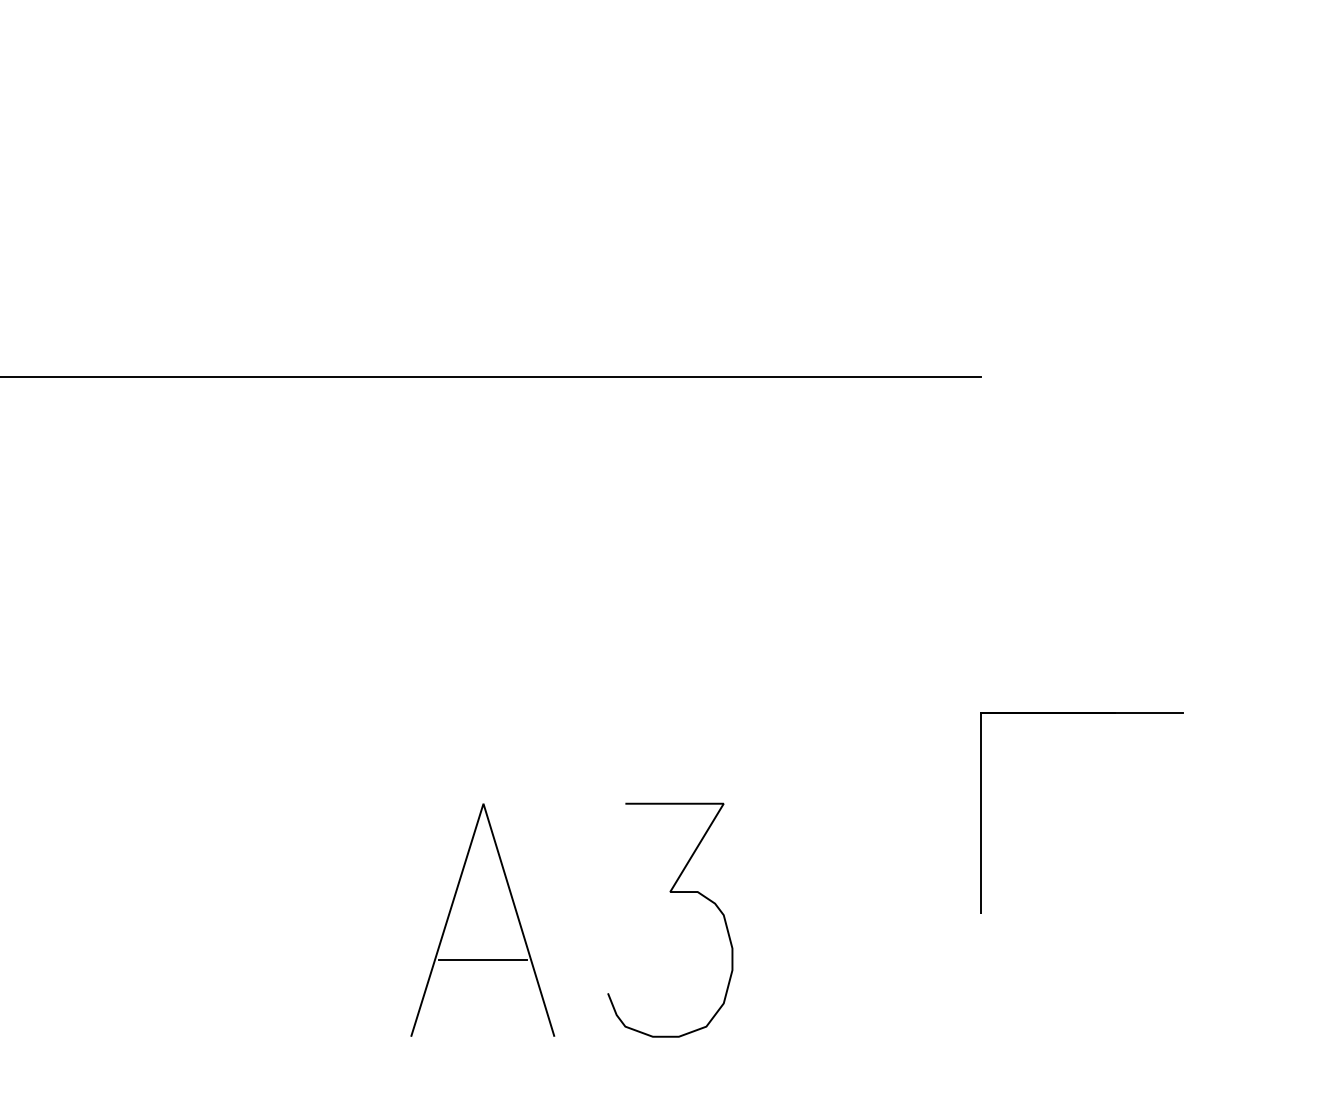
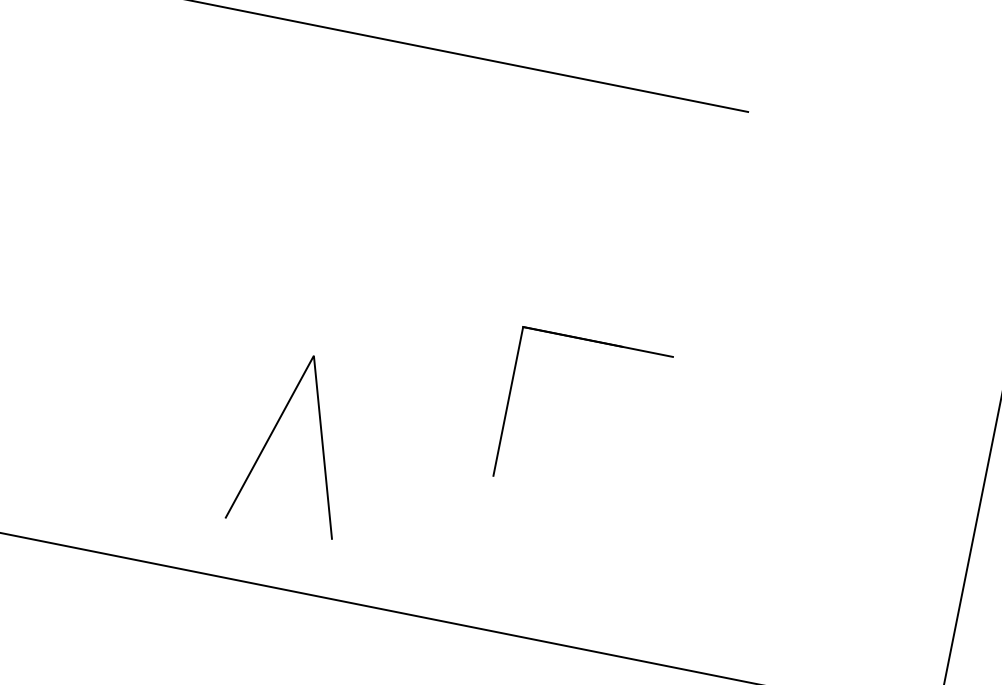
part: (1081, 713) -> (597, 342), moved
curve: (670, 892) -> (439, 449), removed
line: (482, 960) -> (289, 472), removed

